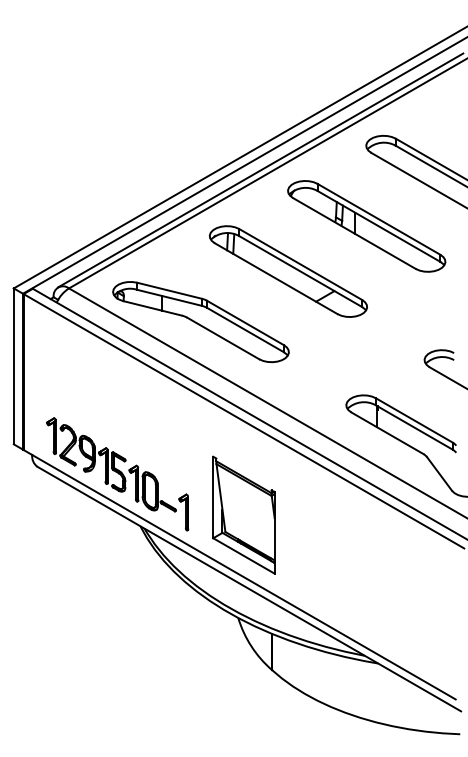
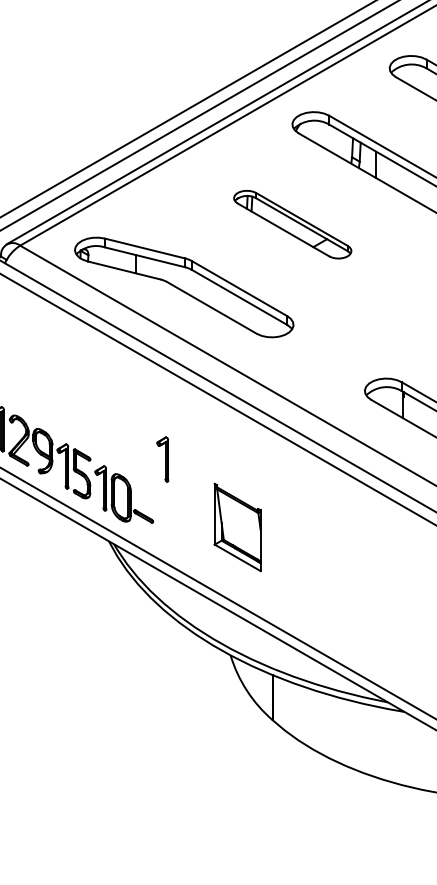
part: (287, 271) -> (291, 224), size x0.6
part: (183, 512) -> (162, 459), moved
part: (243, 514) -> (237, 526), size x0.6

